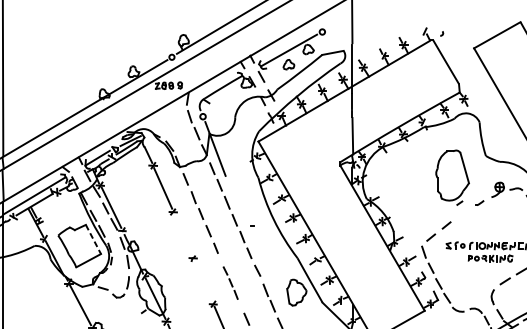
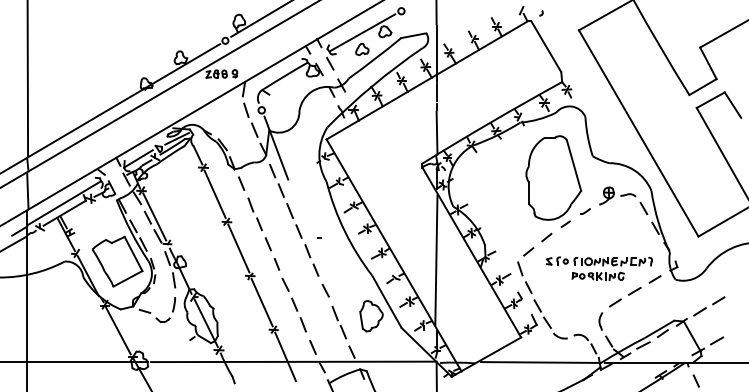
part: (452, 177) -> (553, 181), size x1.43
line: (183, 234) -> (238, 248), added
line: (93, 239) -> (133, 254), dashed -> solid
line: (352, 244) -> (436, 259), added
line: (202, 280) -> (261, 302), added
part: (230, 282) -> (293, 304), size x1.43

